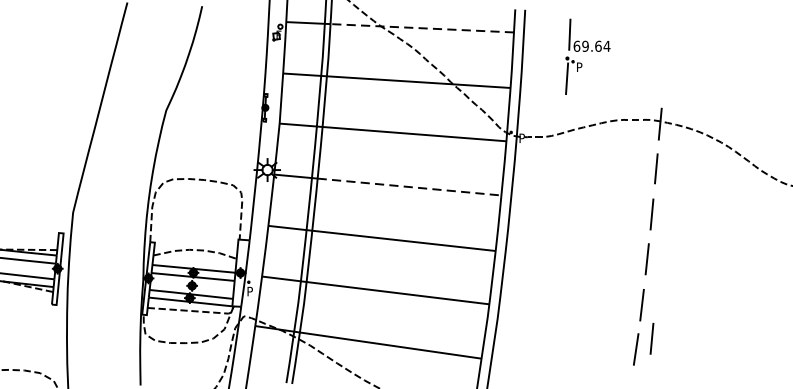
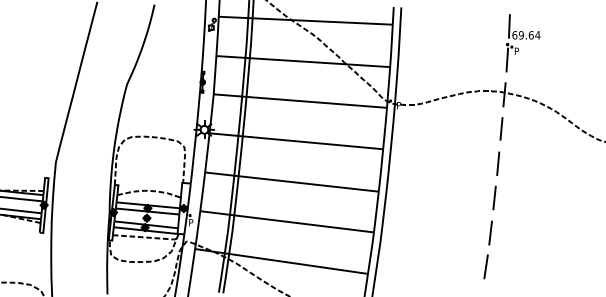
line: (422, 28) -> (322, 21), dashed -> solid
part: (586, 57) -> (522, 43), moved
line: (410, 186) -> (313, 142), dashed -> solid
line: (652, 338) -> (498, 258), removed

